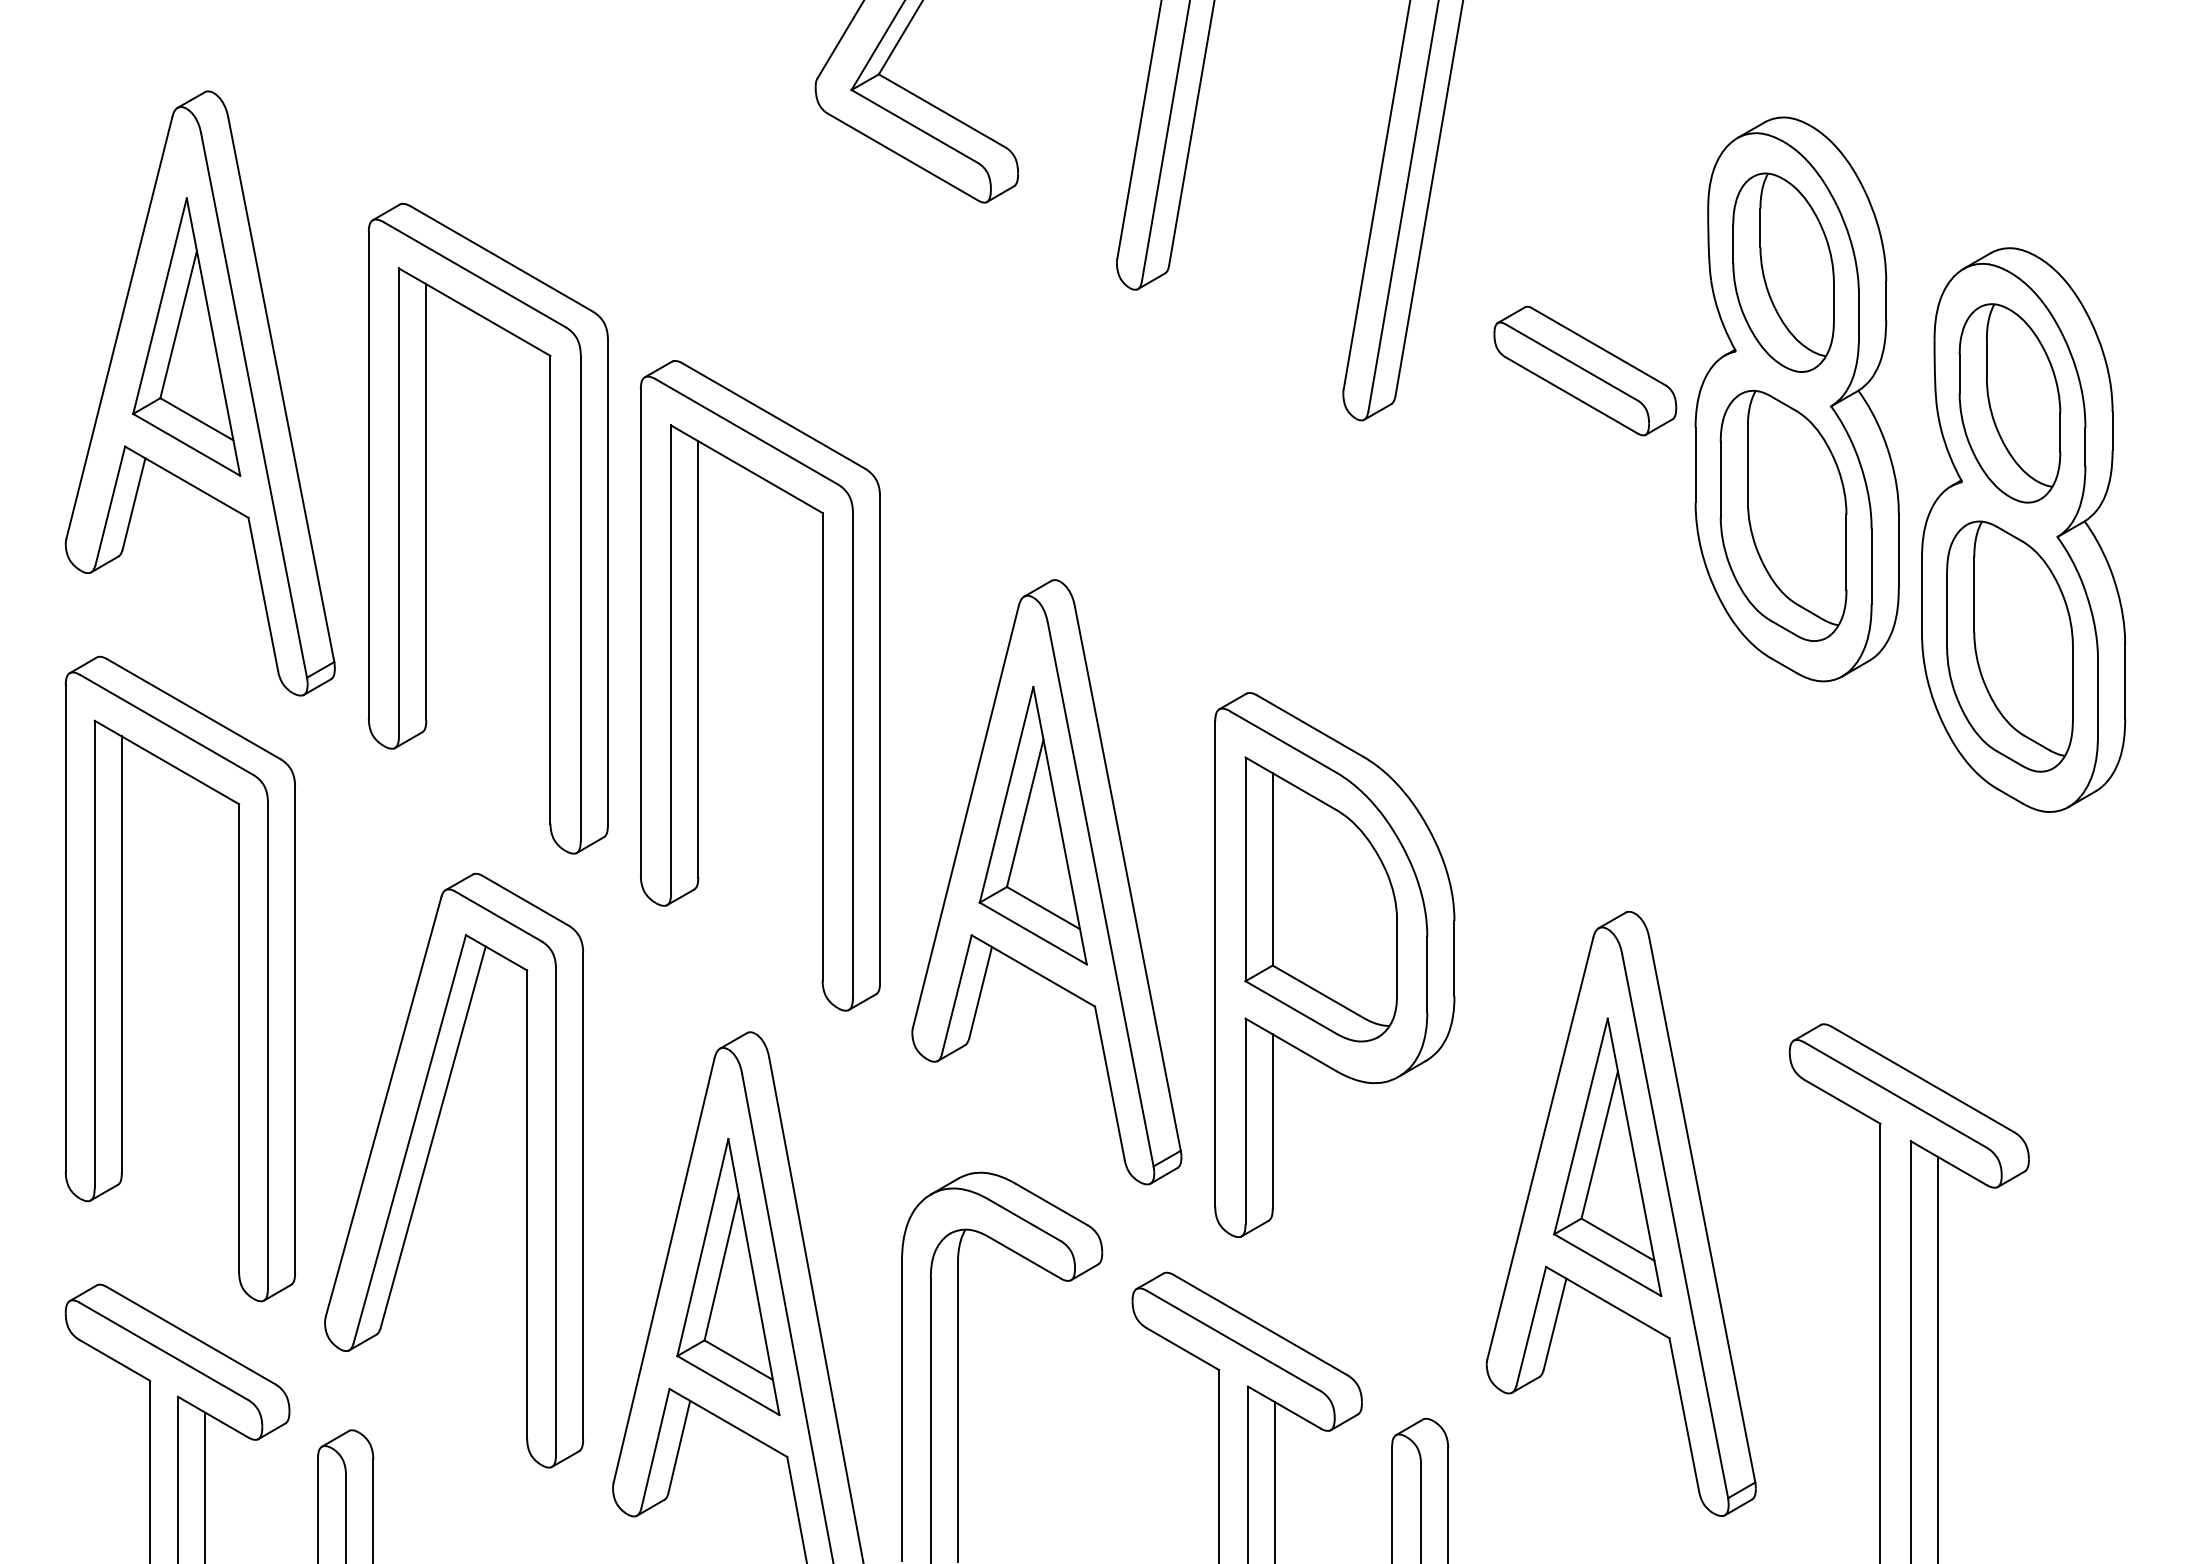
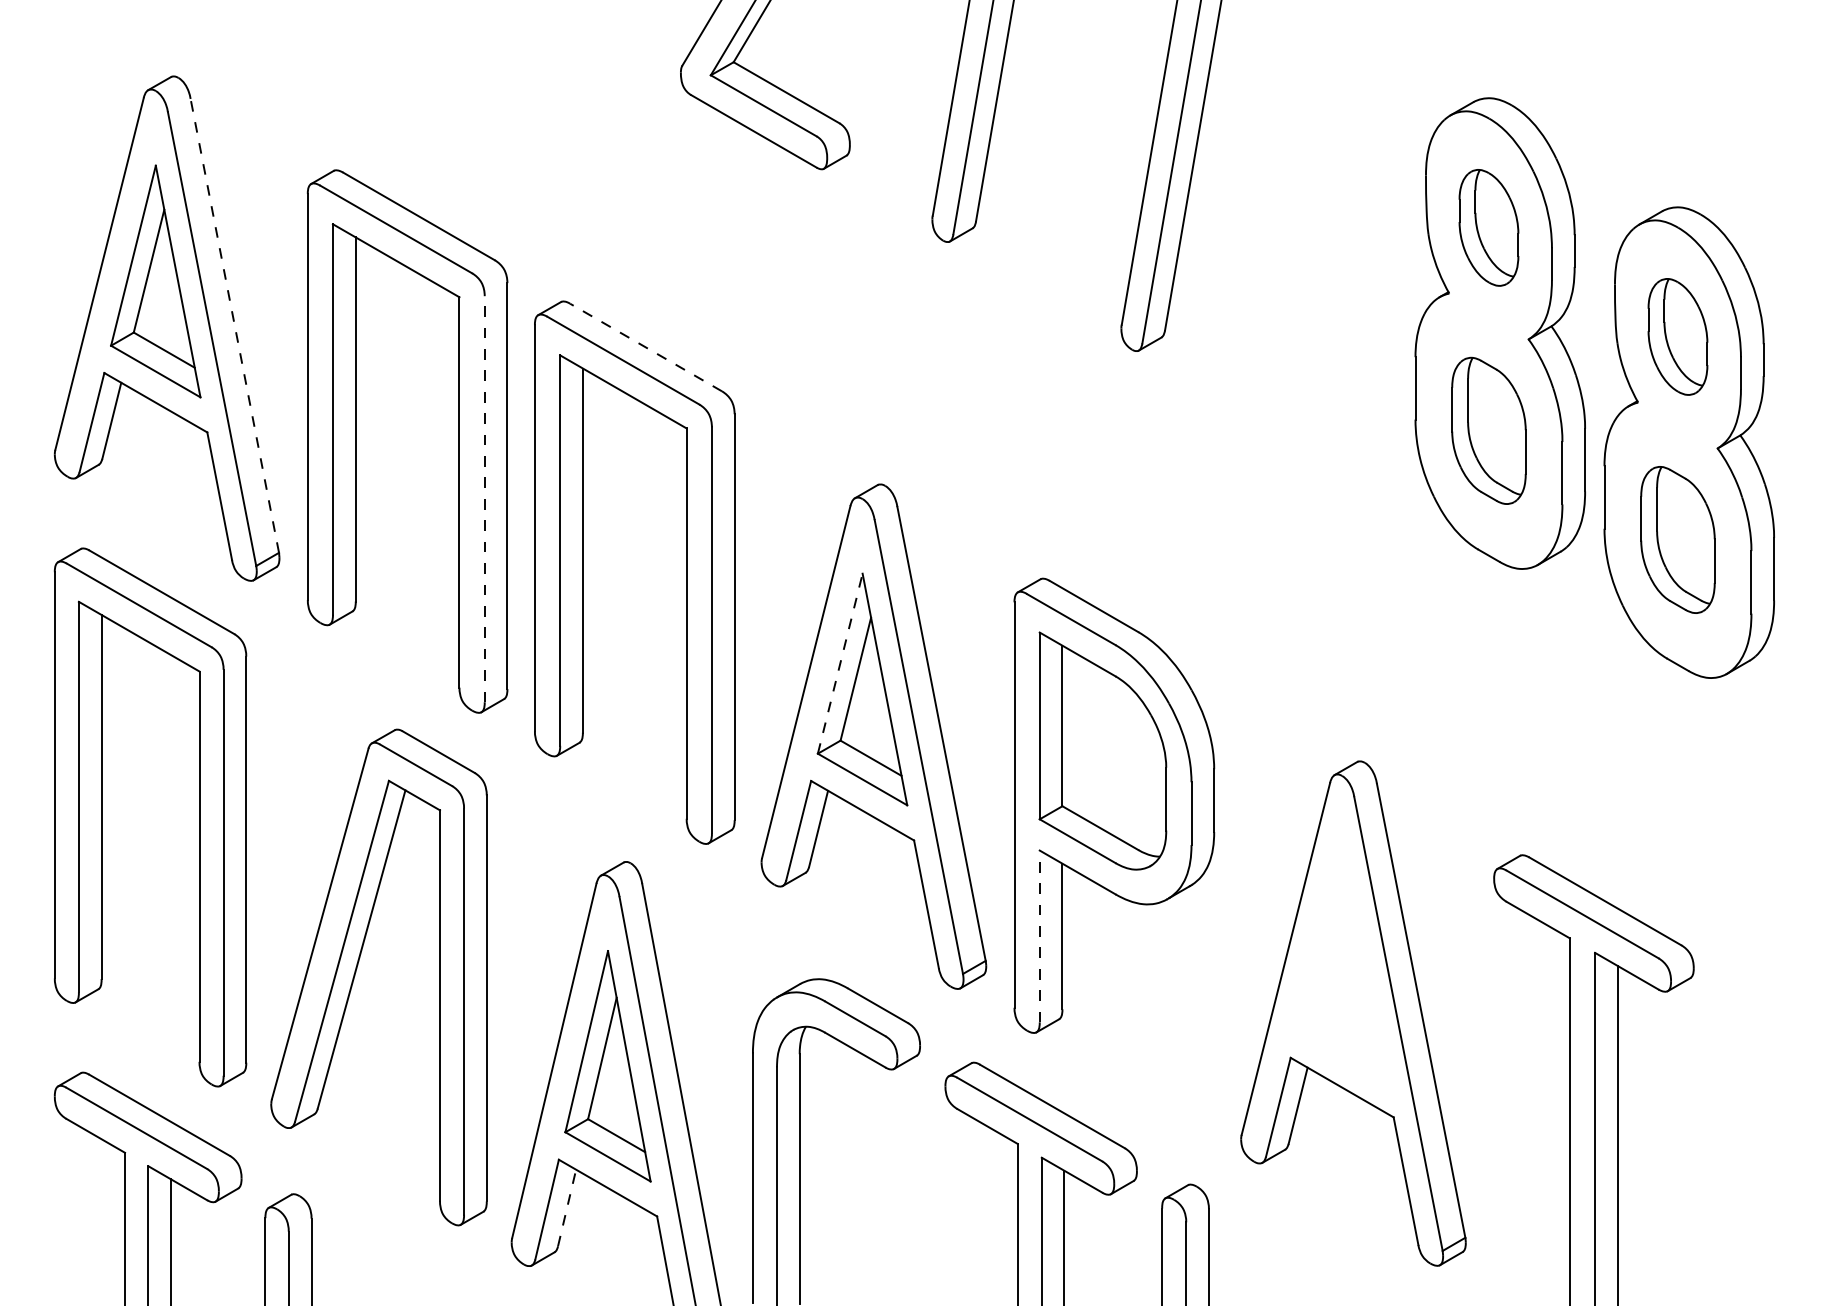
part: (1783, 272) -> (1488, 227), size x0.7
part: (1585, 370) -> (1323, 309), removed
line: (280, 389) -> (234, 325), solid -> dashed
part: (2009, 402) -> (1677, 336), size x0.7
line: (774, 416) -> (646, 347), solid -> dashed
part: (1783, 515) -> (1488, 430), size x0.7
line: (580, 596) -> (484, 498), solid -> dashed
part: (2009, 646) -> (1677, 539), size x0.7
line: (1006, 794) -> (840, 663), solid -> dashed
line: (1245, 1121) -> (1039, 936), solid -> dashed
part: (1606, 1157) -> (1341, 966), removed
line: (679, 1446) -> (567, 1207), solid -> dashed

